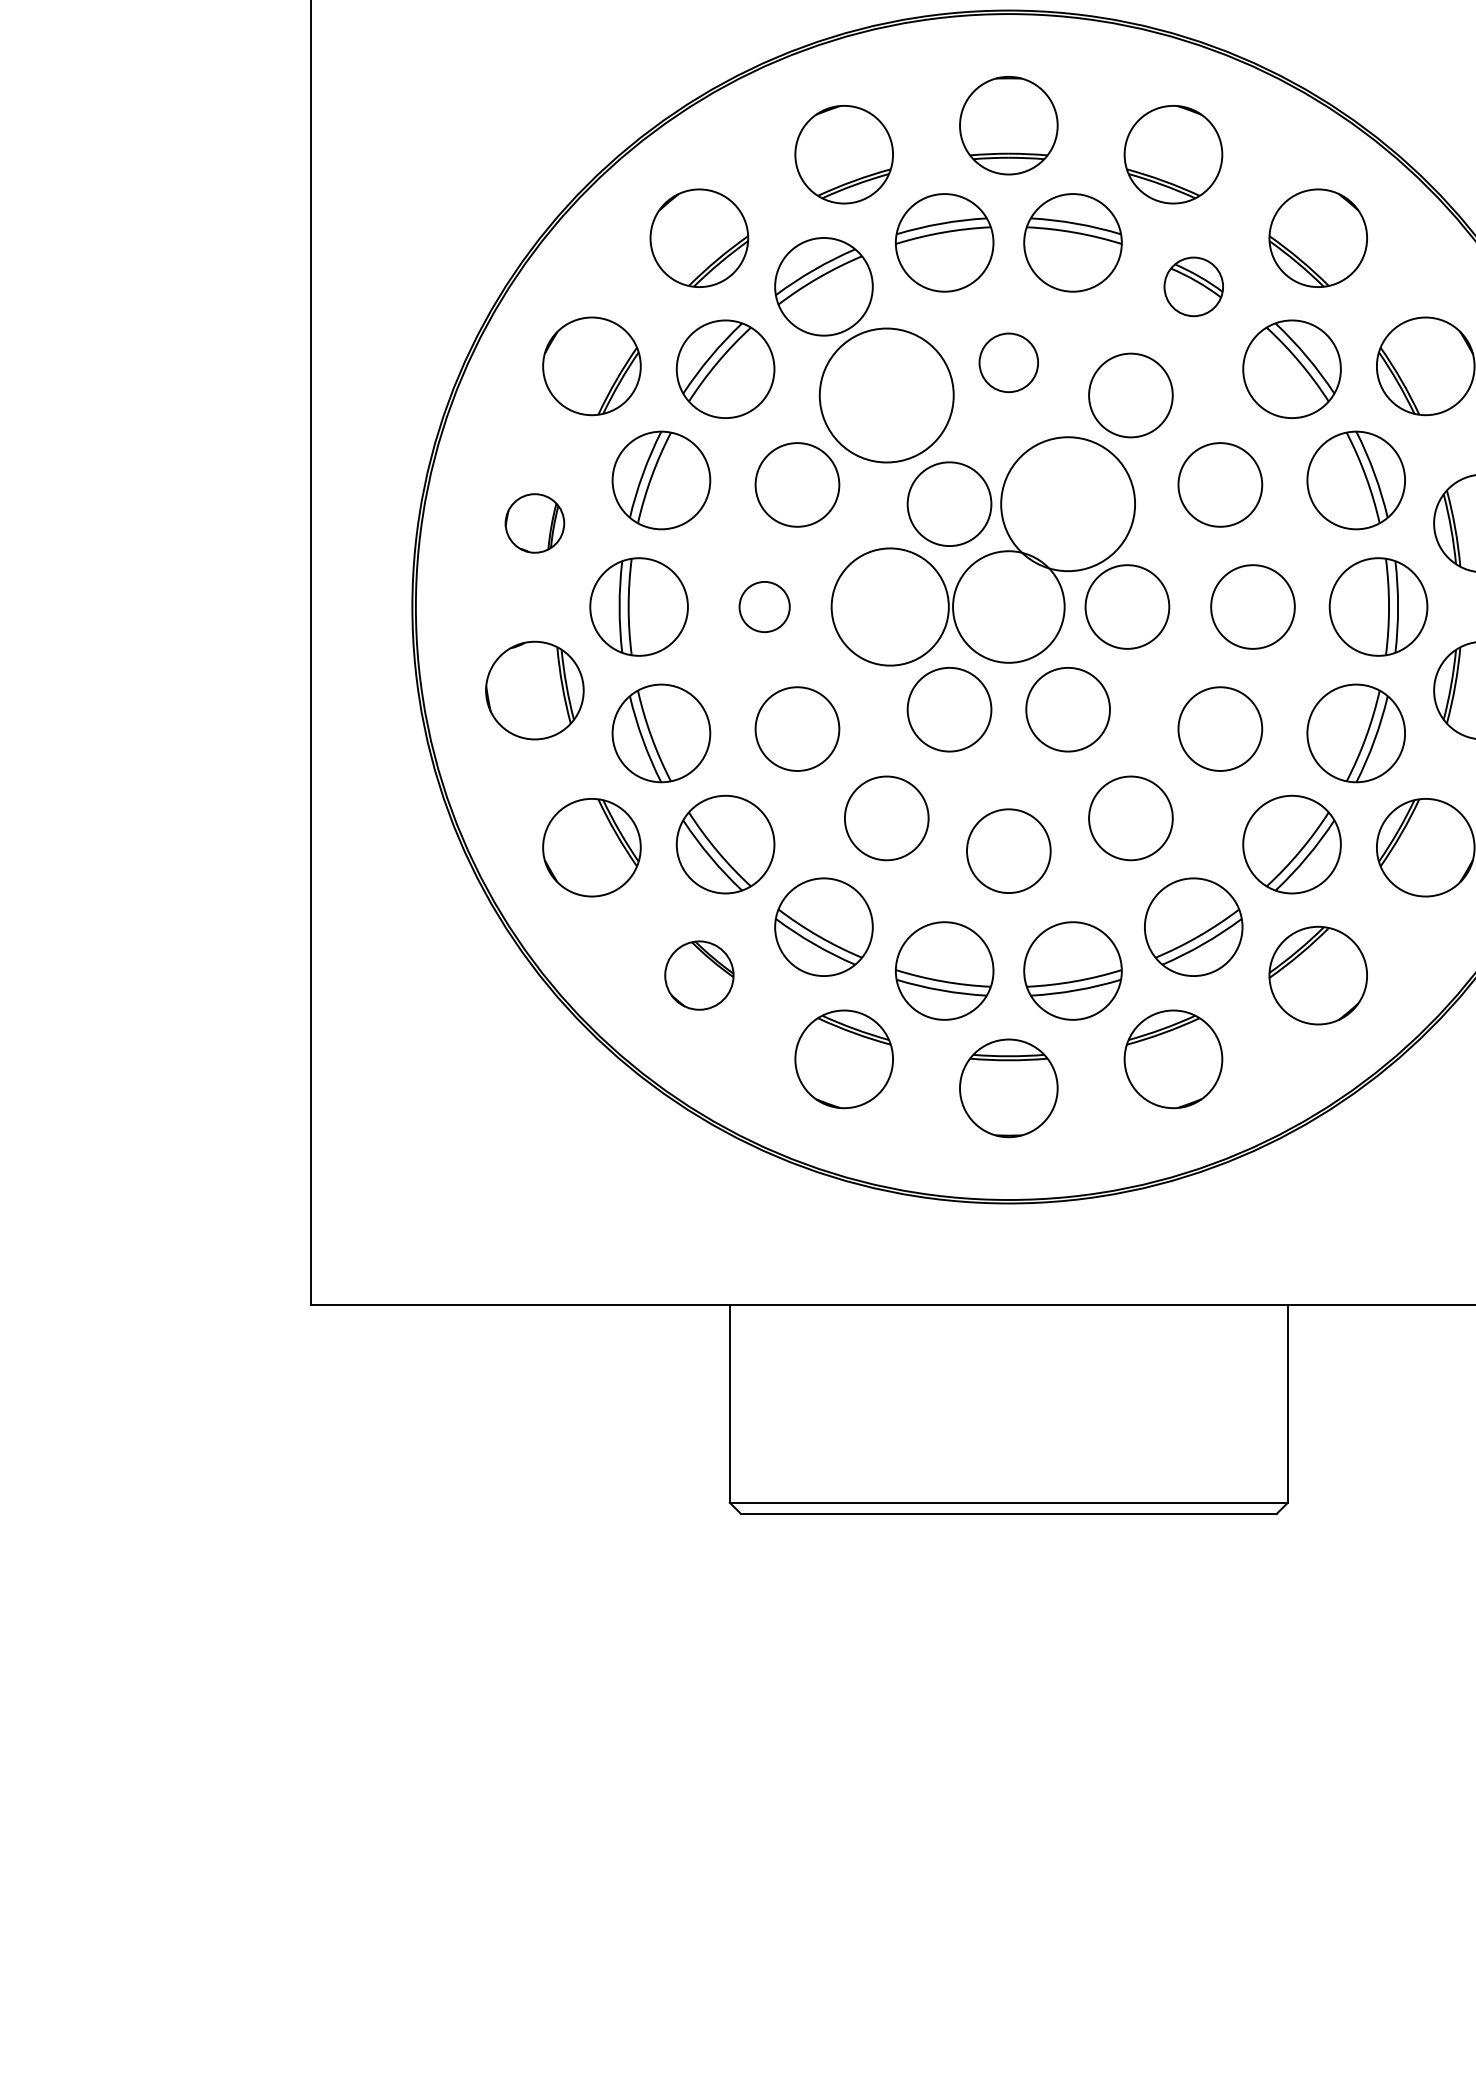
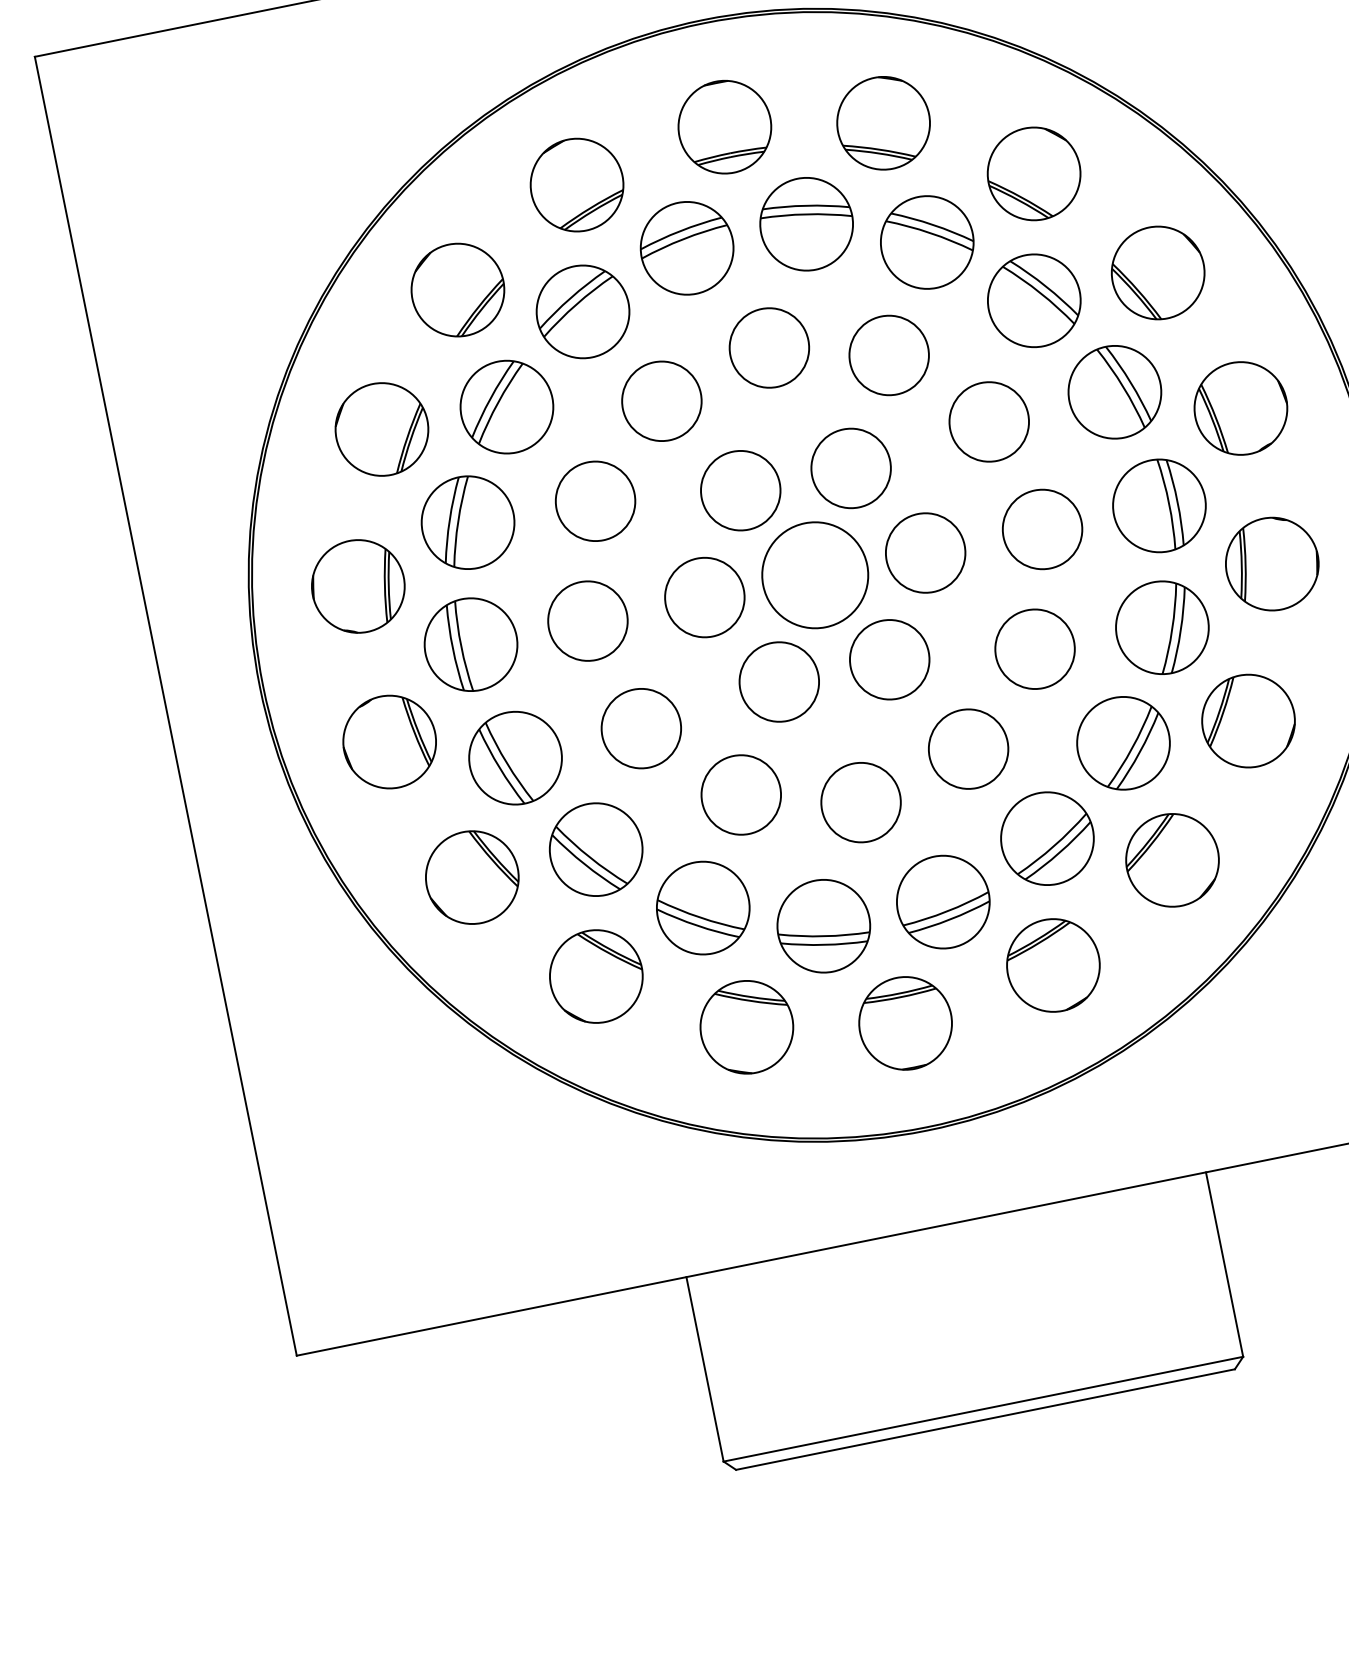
part: (1193, 286) -> (926, 242), size x1.67
circle: (1008, 362) -> (769, 347), size x1.43
circle: (886, 395) -> (661, 401), size x0.62
circle: (1068, 504) -> (851, 468), size x0.62
part: (534, 523) -> (357, 586), size x1.67
circle: (764, 606) -> (587, 620), size x1.67
circle: (890, 606) -> (704, 597), size x0.71
part: (699, 975) -> (596, 976), size x1.43

